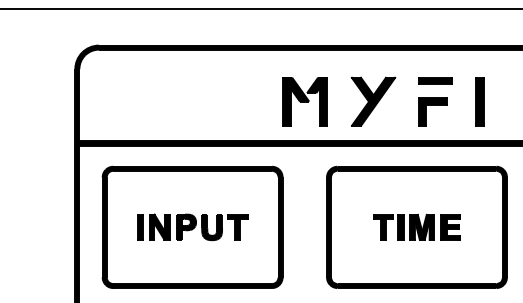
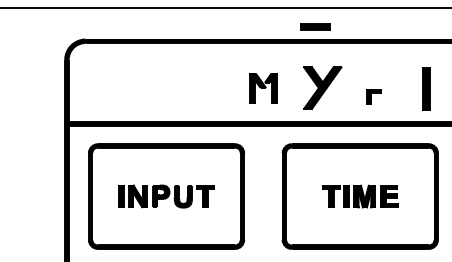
part: (435, 80) -> (315, 26), moved
part: (304, 101) -> (263, 87), size x0.7
part: (479, 101) -> (426, 88), moved
part: (432, 111) -> (373, 96), size x0.6

